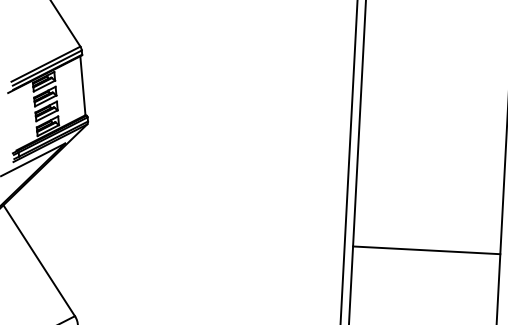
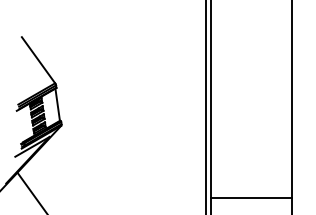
line: (425, 250) -> (250, 198), moved

